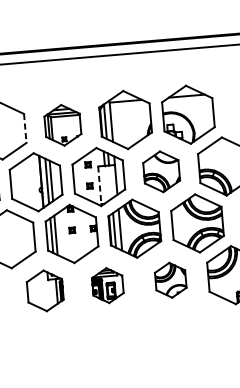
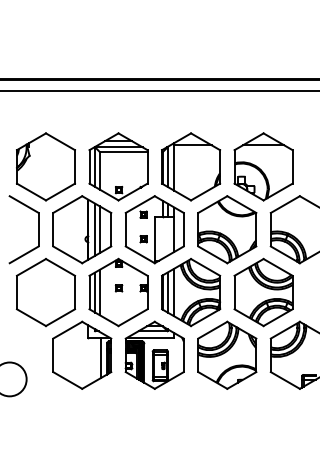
part: (62, 124) -> (118, 166), size x1.43
line: (25, 128) -> (75, 166), dashed -> solid
part: (161, 171) -> (227, 229), size x1.43
line: (100, 185) -> (155, 239), dashed -> solid
part: (170, 279) -> (227, 354), size x1.67
part: (107, 285) -> (154, 354), size x1.67
part: (45, 290) -> (82, 354), size x1.43

